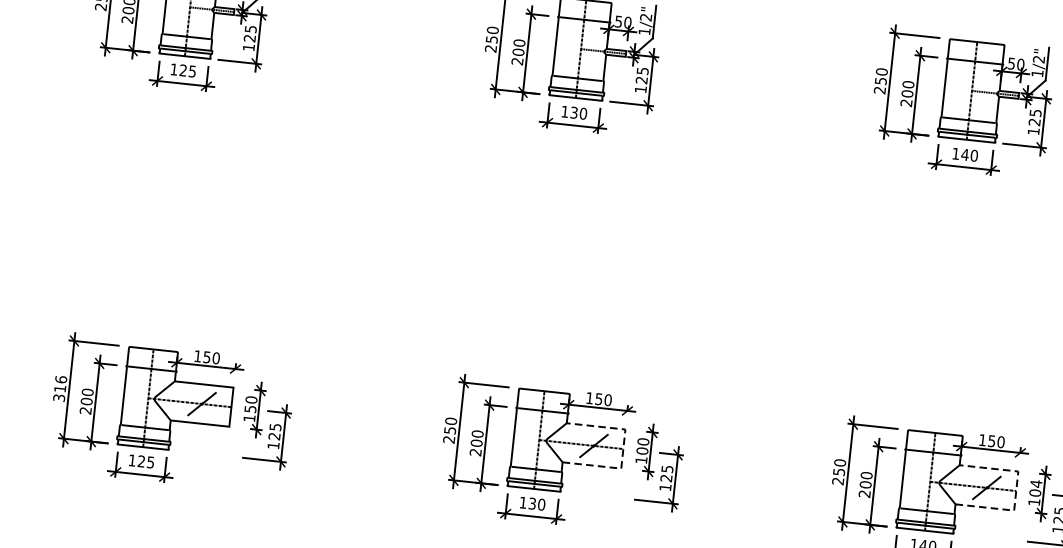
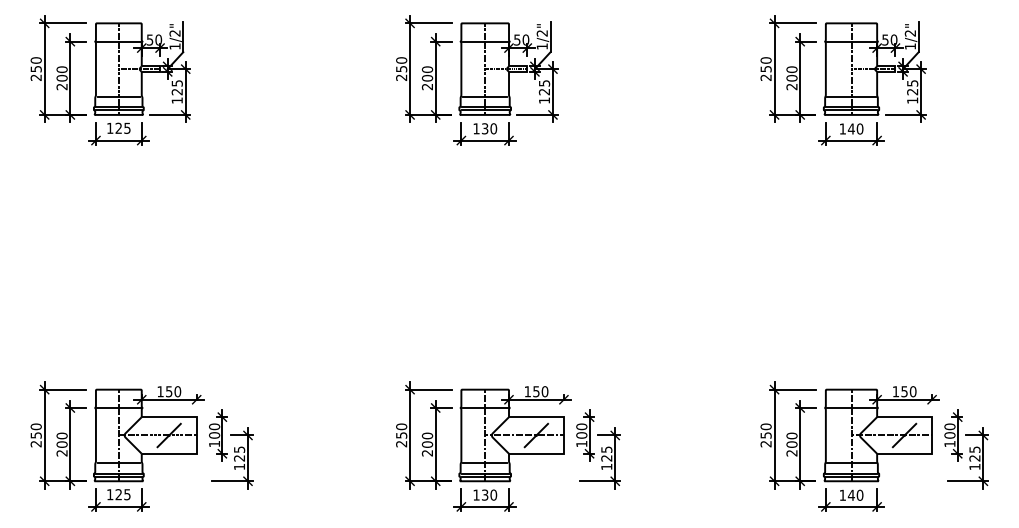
text: (59, 388) -> (35, 435), 316 -> 250
text: (250, 409) -> (214, 435), 150 -> 100
line: (622, 447) -> (563, 434), dashed -> solid
text: (1035, 483) -> (949, 426), 104 -> 100
line: (1016, 490) -> (932, 434), dashed -> solid

